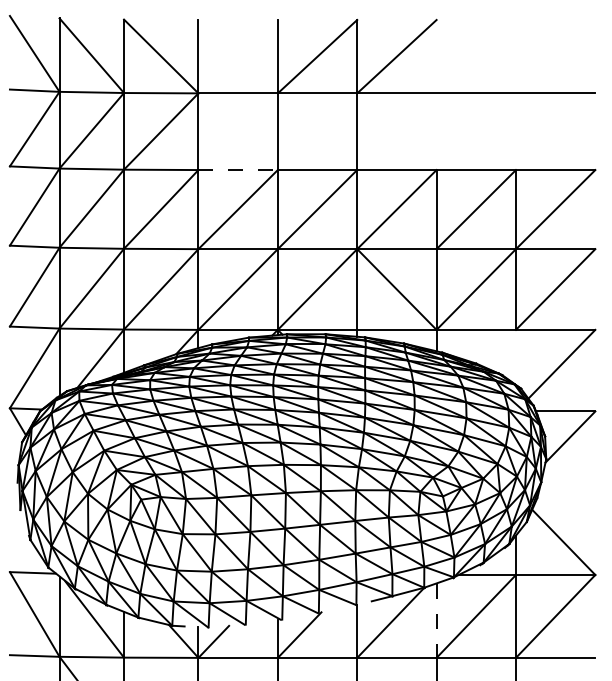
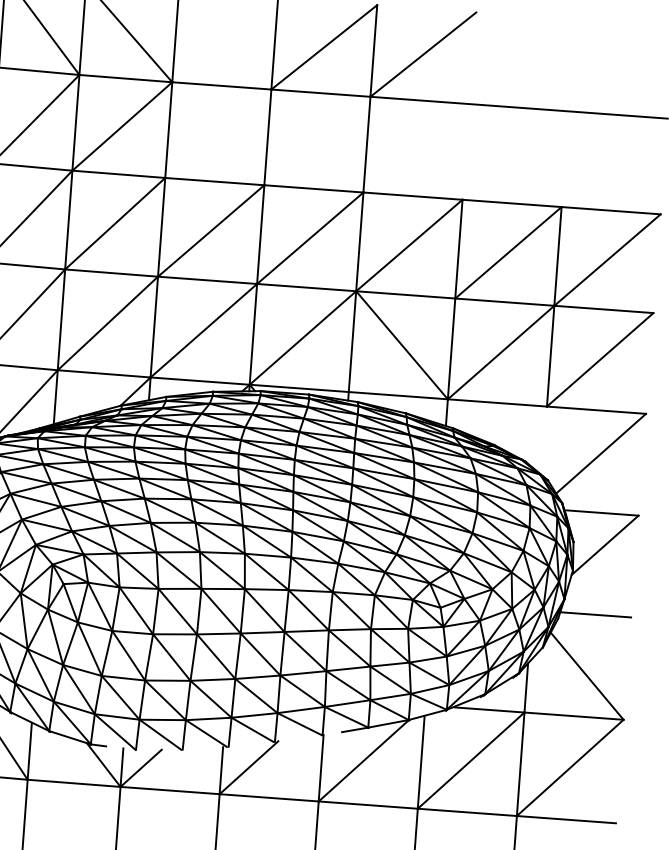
line: (238, 170) -> (215, 182), dashed -> solid
line: (566, 492) -> (595, 614), added
line: (436, 620) -> (421, 762), dashed -> solid

